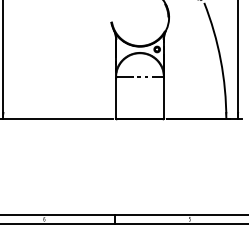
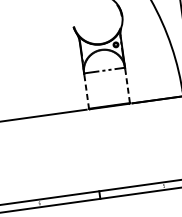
line: (116, 98) -> (87, 91), solid -> dashed
line: (163, 98) -> (127, 86), solid -> dashed

